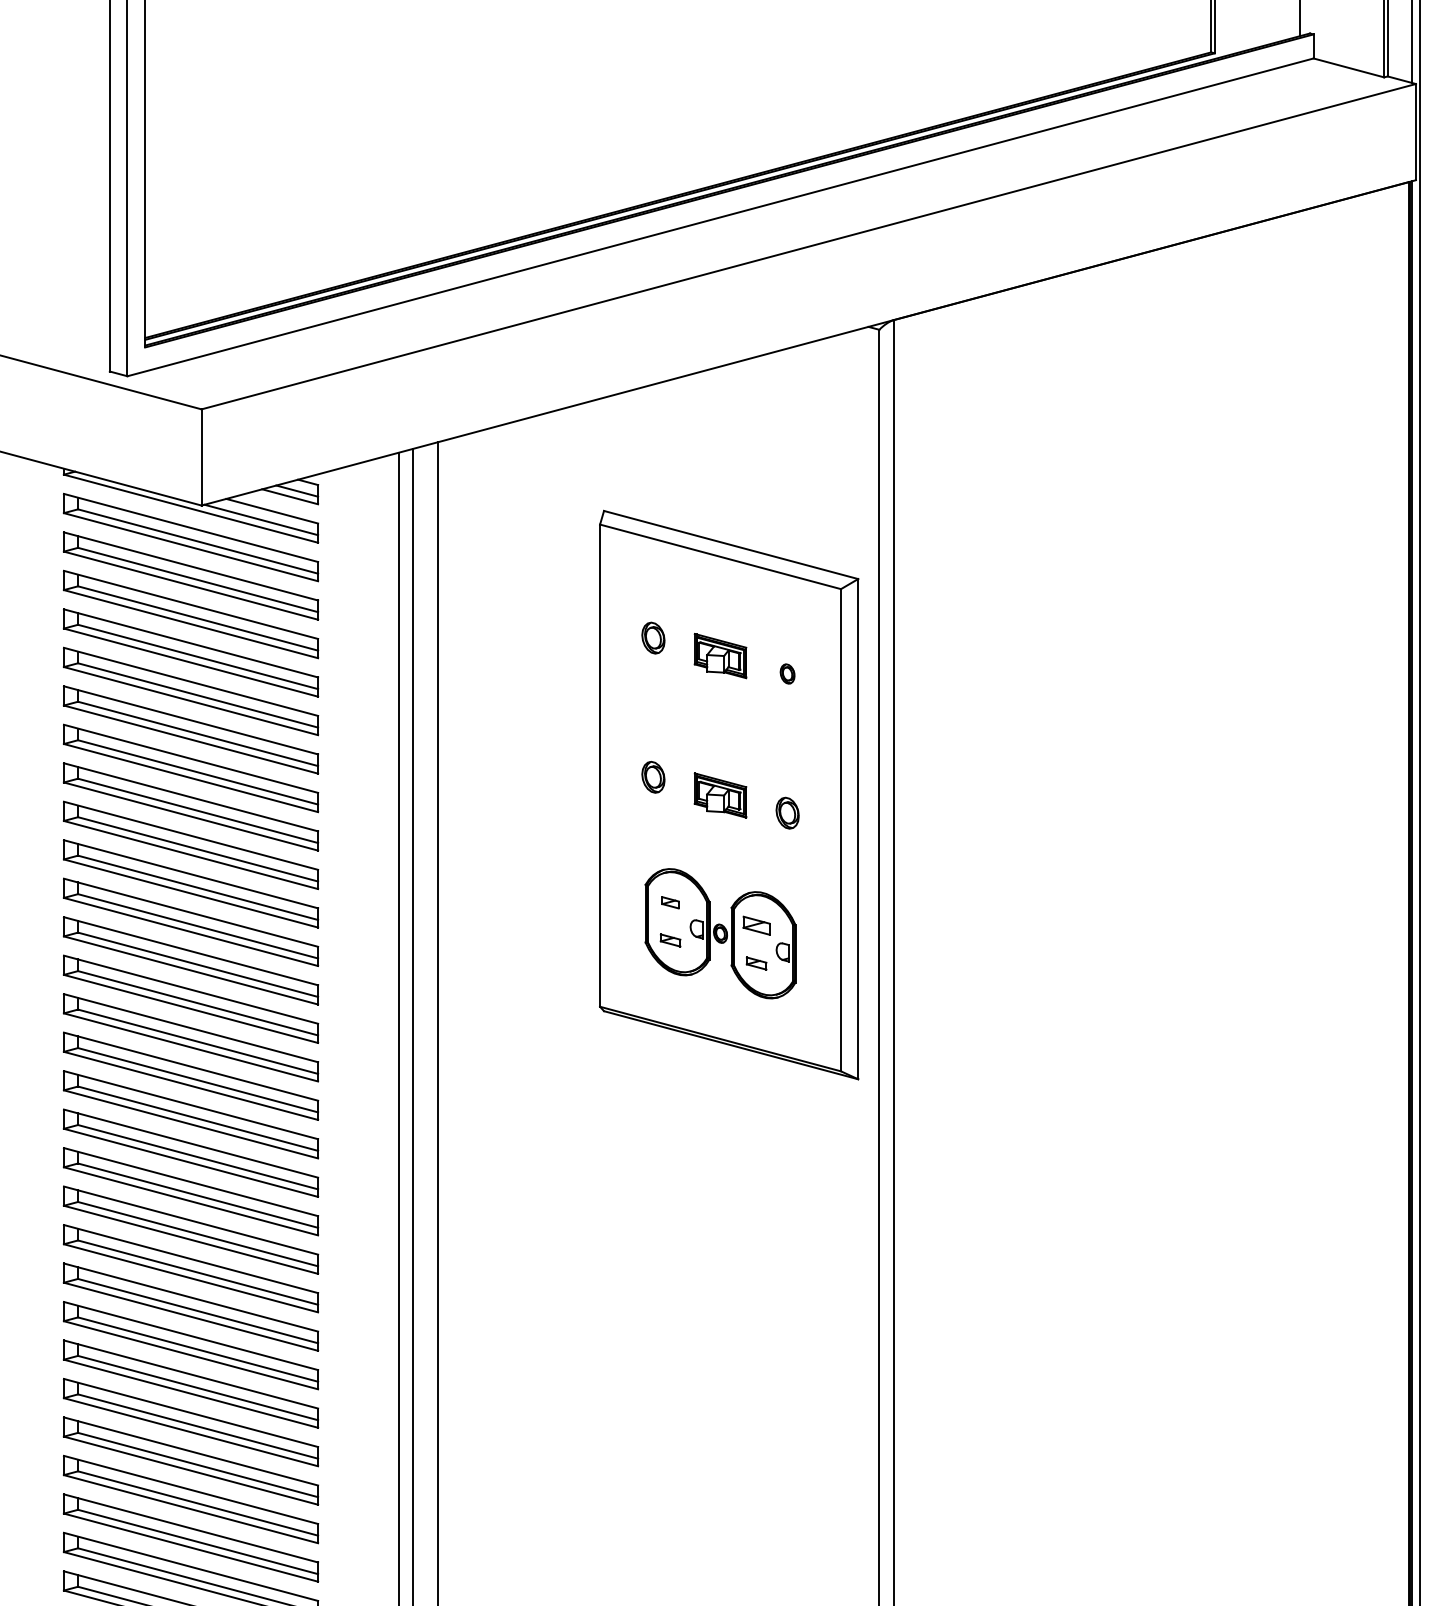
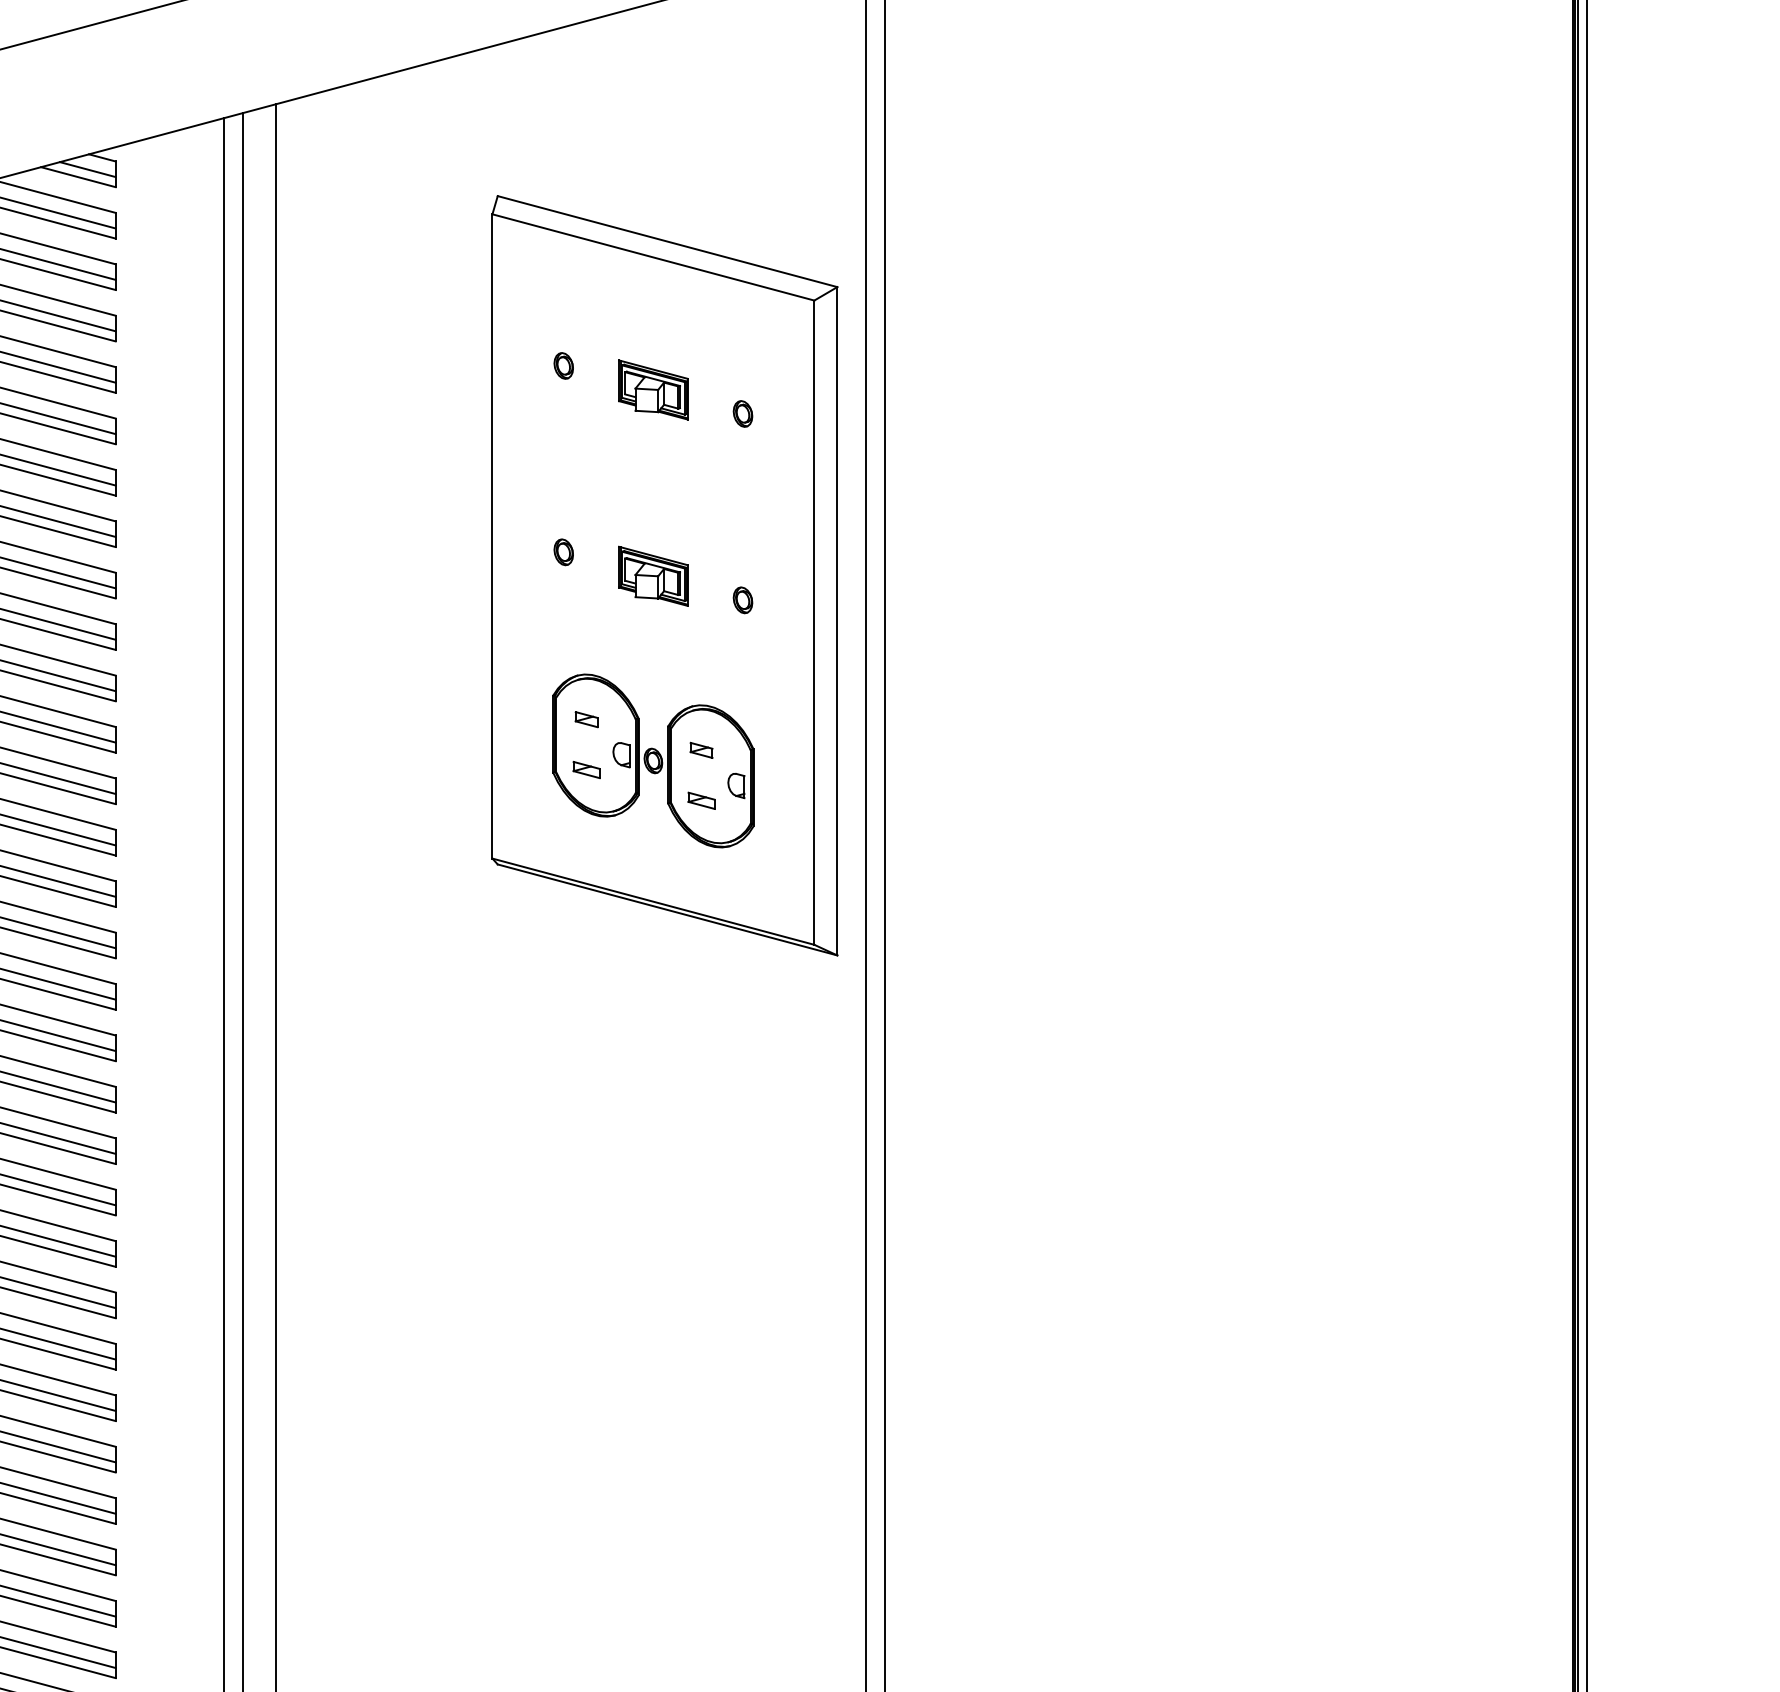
part: (653, 637) -> (563, 365), size x0.62
part: (653, 777) -> (563, 552), size x0.62
part: (787, 813) -> (742, 600), size x0.62
part: (756, 925) -> (701, 749), size x0.62

